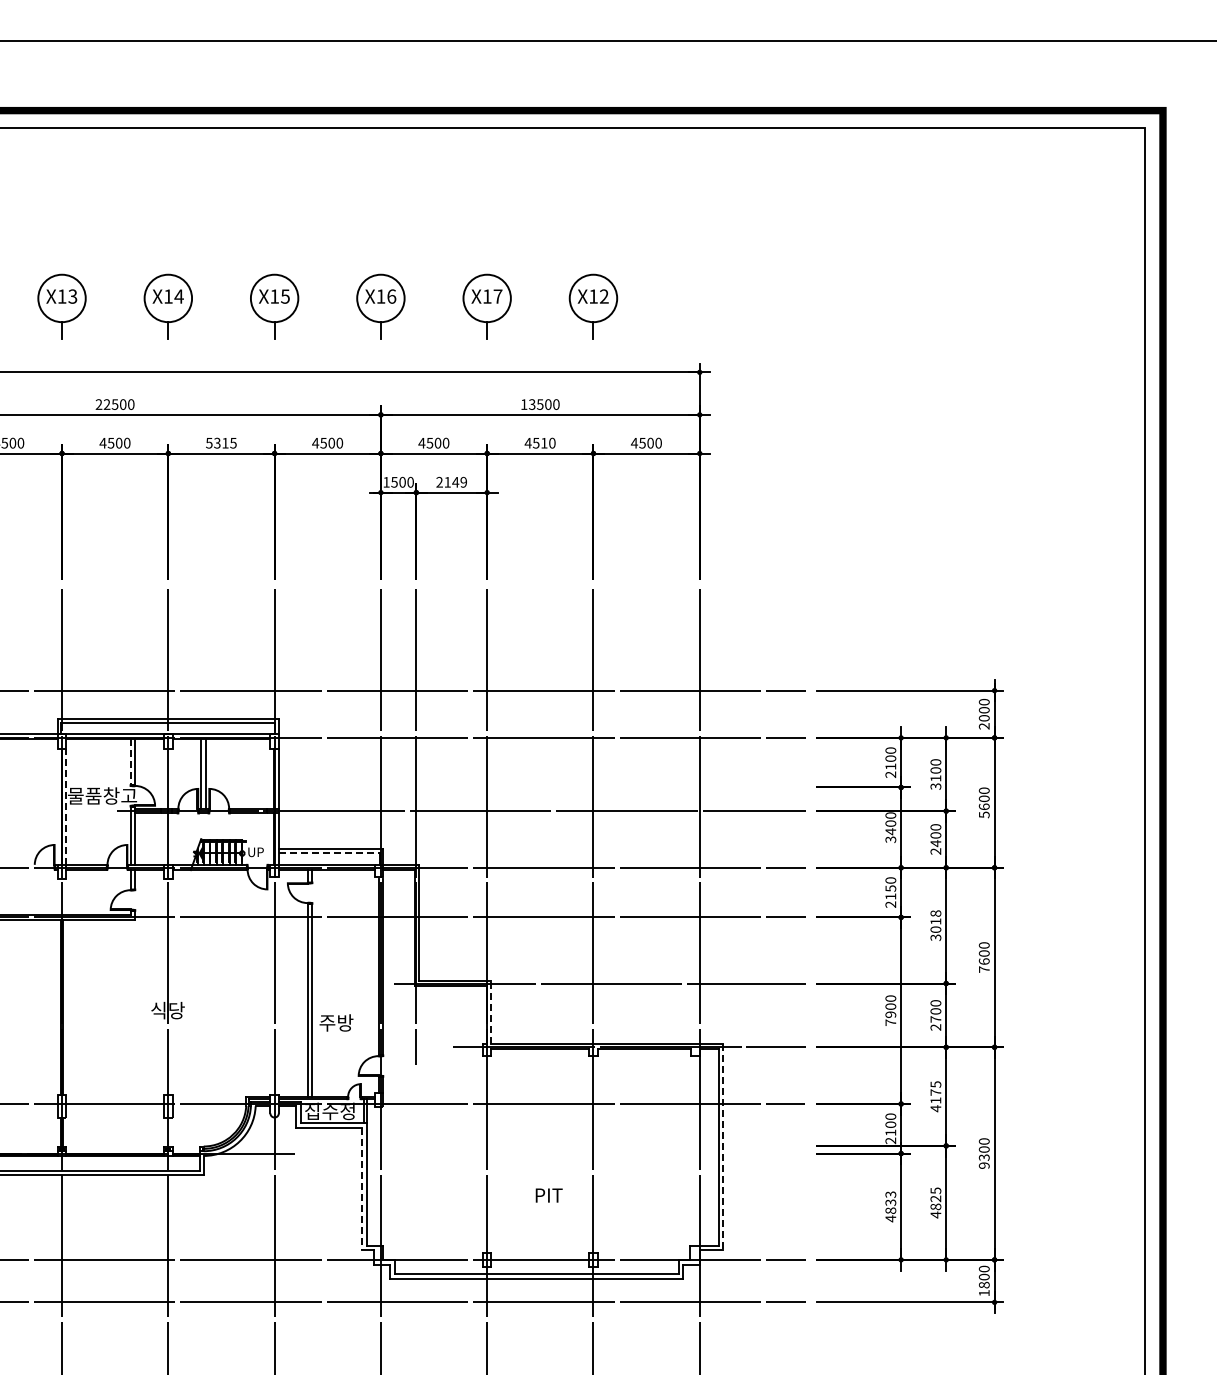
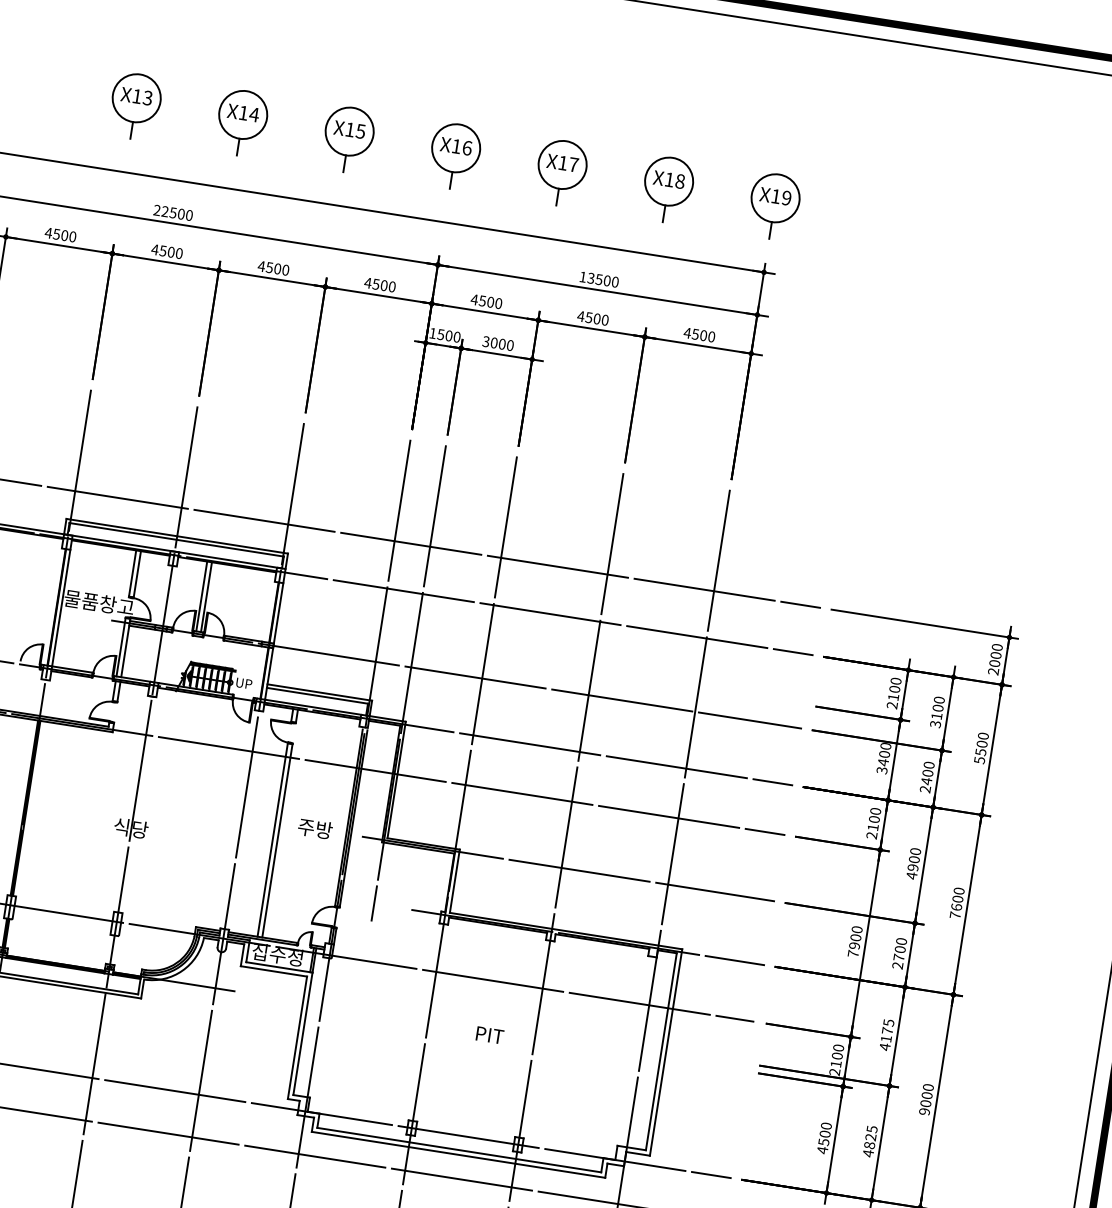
text: (604, 296) -> (680, 181), X12 -> X18
part: (699, 306) -> (774, 206), added
text: (220, 442) -> (272, 267), 5315 -> 4500
text: (544, 442) -> (597, 318), 4510 -> 4500
text: (451, 481) -> (498, 342), 2149 -> 3000
line: (130, 762) -> (132, 573), dashed -> solid
line: (66, 806) -> (61, 607), dashed -> solid
text: (983, 806) -> (980, 751), 5600 -> 5500
line: (329, 853) -> (317, 696), dashed -> solid
text: (890, 888) -> (874, 819), 2150 -> 2100
text: (935, 925) -> (913, 863), 3018 -> 4900
line: (491, 1012) -> (454, 880), dashed -> solid
text: (336, 1022) -> (315, 828), moved
line: (723, 1147) -> (666, 1052), dashed -> solid
text: (984, 1157) -> (926, 1103), 9300 -> 9000
line: (362, 1189) -> (297, 1038), dashed -> solid
text: (548, 1195) -> (489, 1035), moved
text: (890, 1202) -> (824, 1133), 4833 -> 4500

